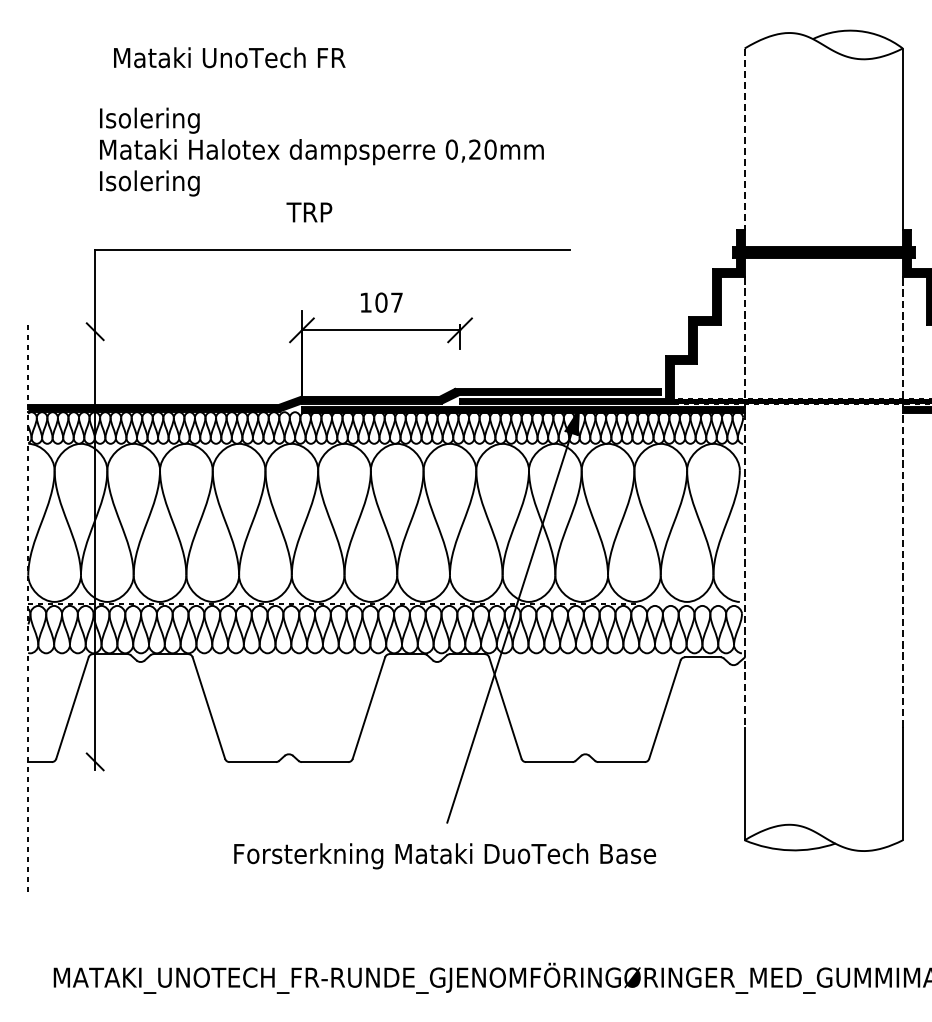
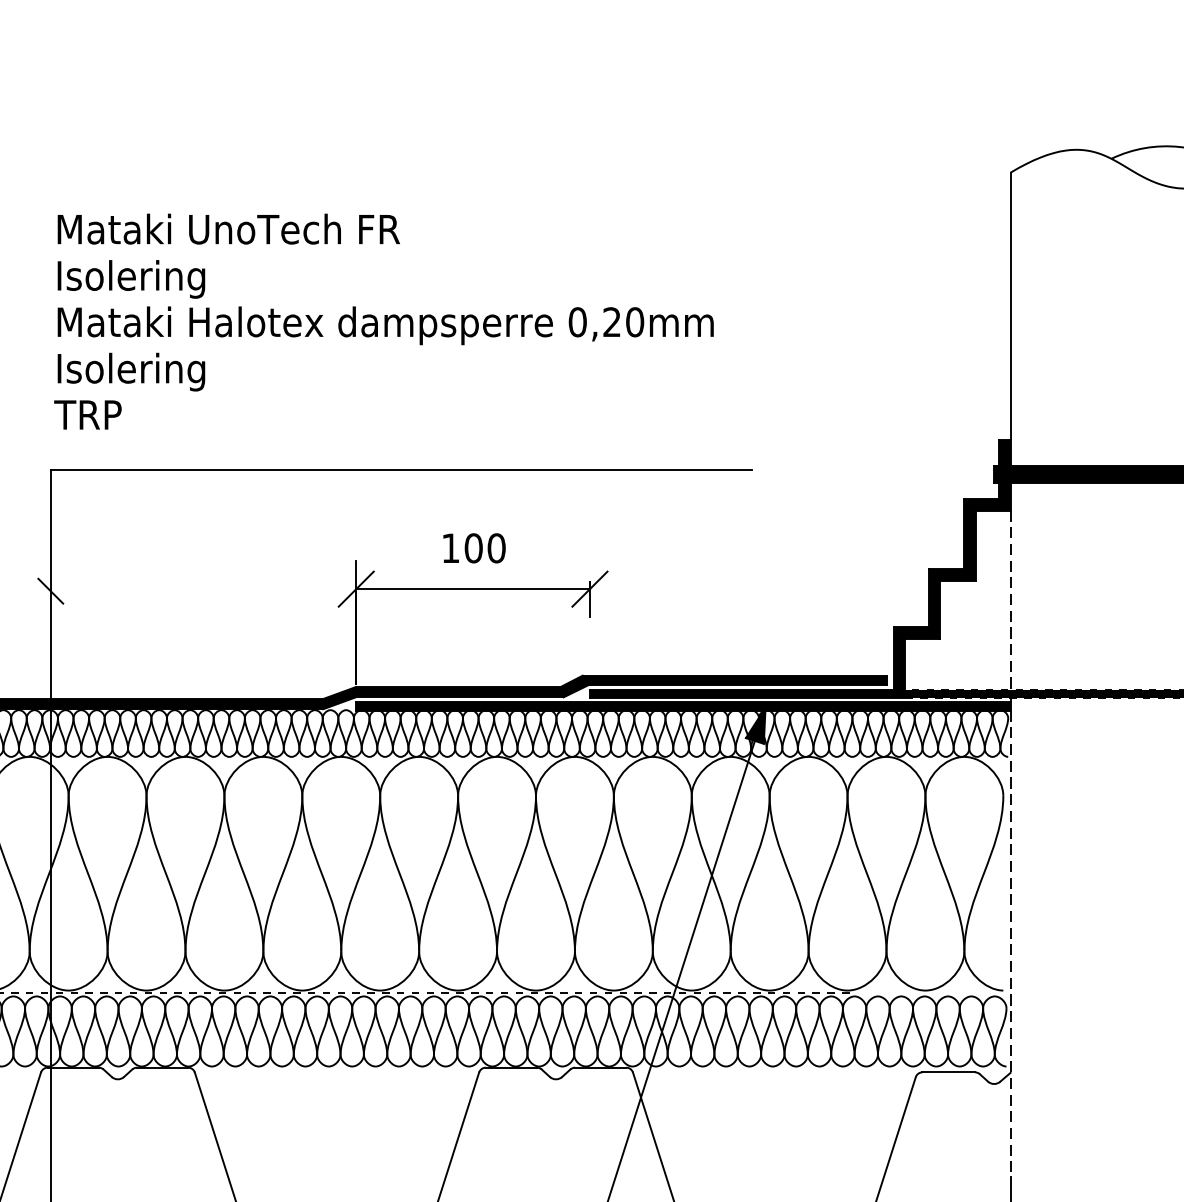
text: (229, 57) -> (228, 228), moved
line: (744, 139) -> (1010, 307), dashed -> solid
text: (309, 212) -> (88, 415), moved
text: (396, 302) -> (495, 548), 107 -> 100

